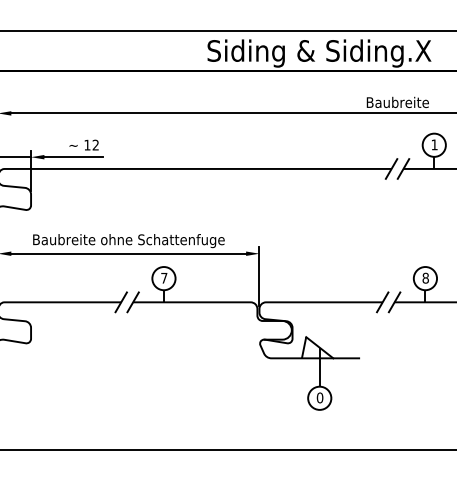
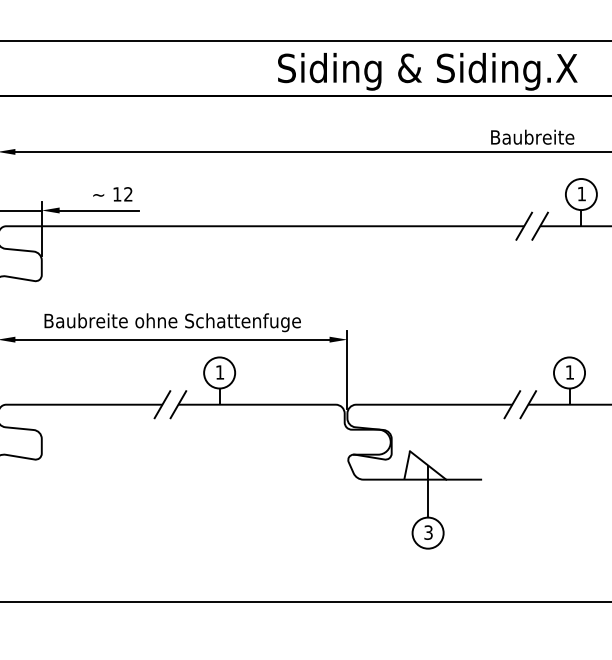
text: (425, 277) -> (569, 371), 8 -> 1
text: (164, 278) -> (220, 372), 7 -> 1
text: (319, 397) -> (427, 532), 0 -> 3

